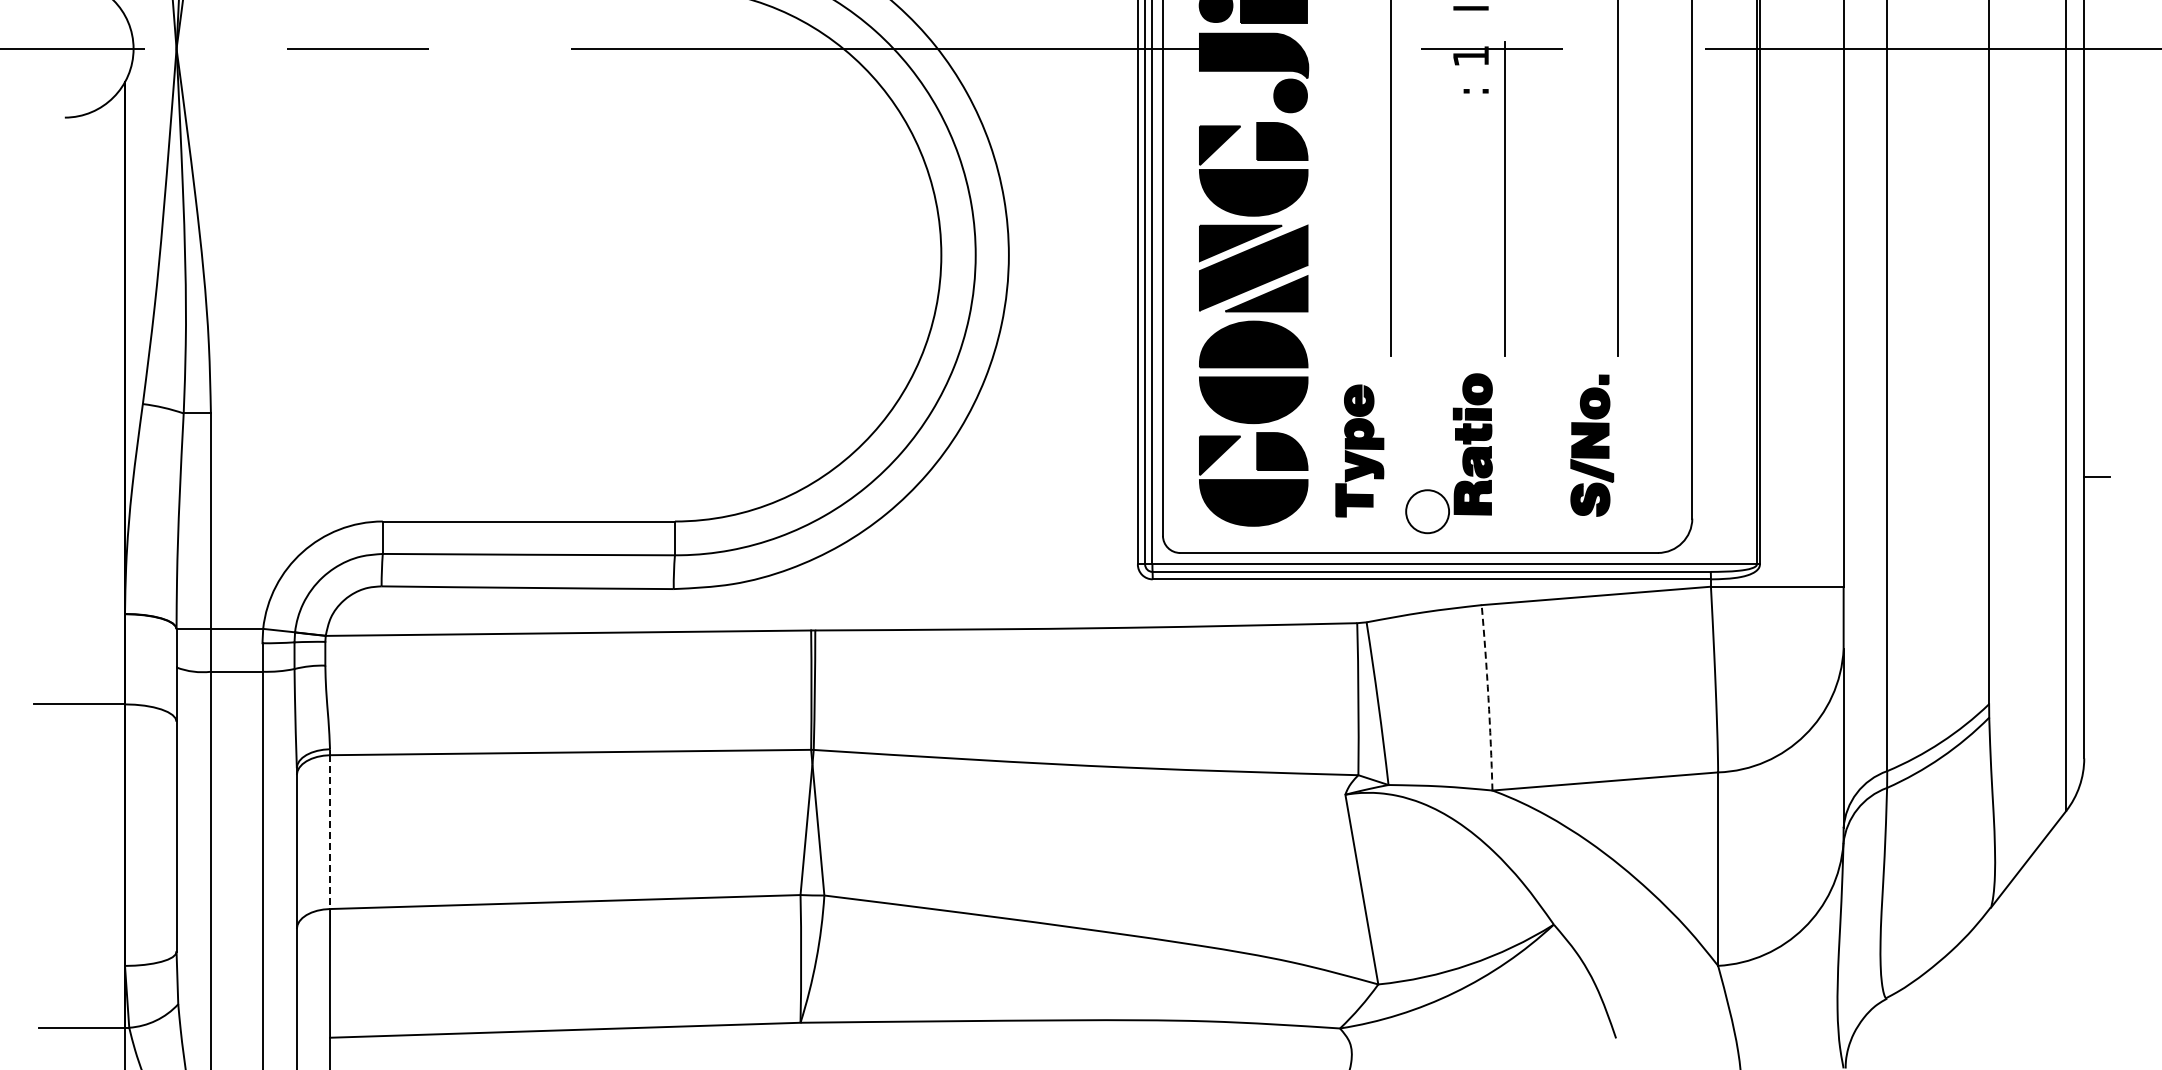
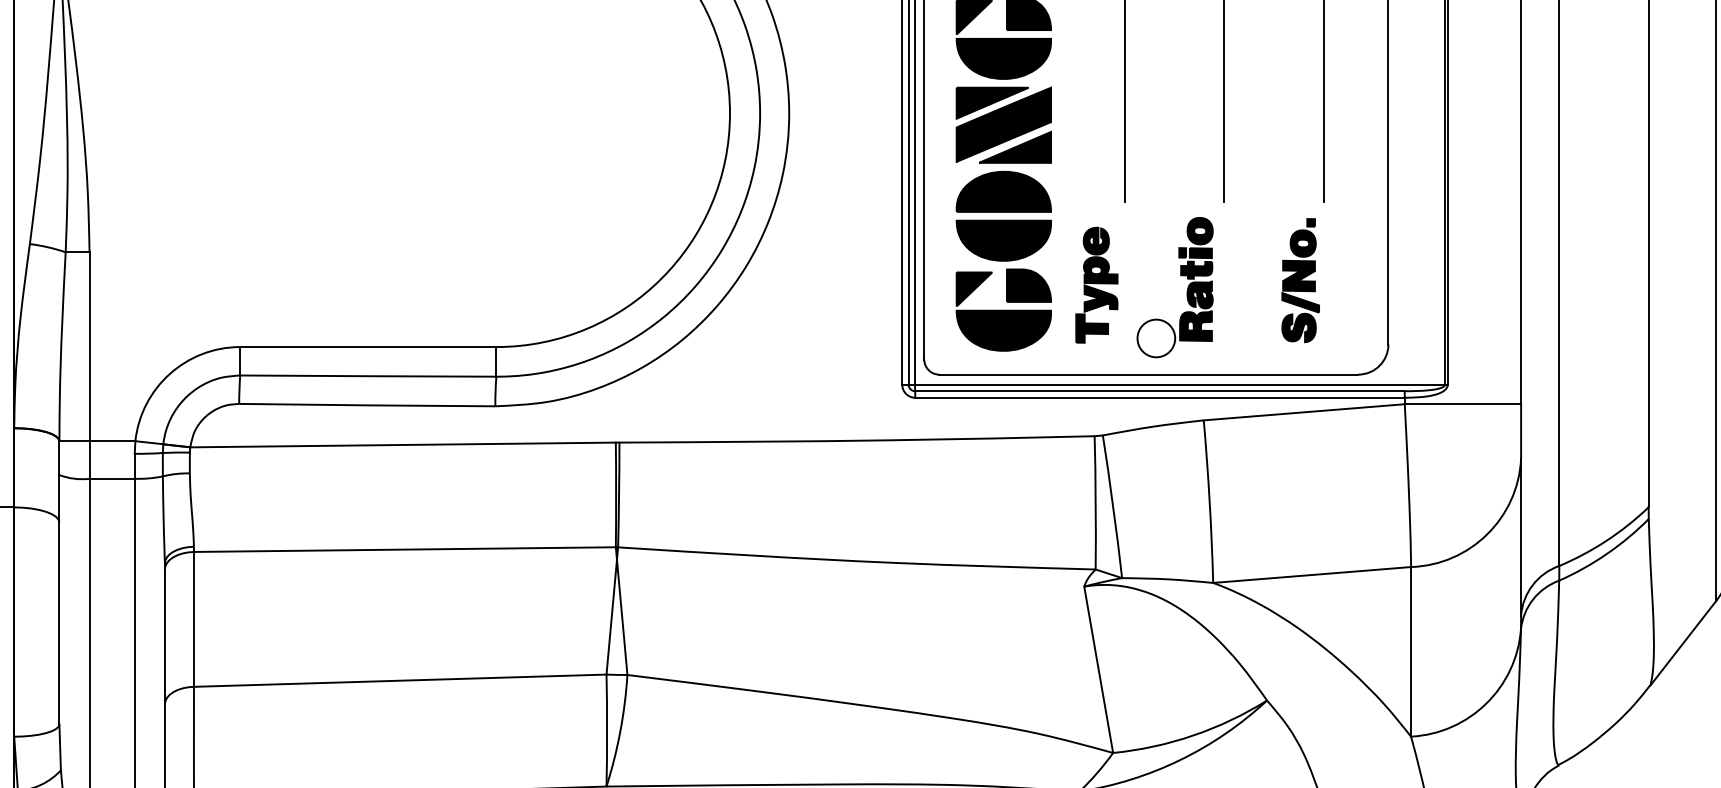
arc: (1488, 697) -> (1209, 501), dashed -> solid
line: (330, 832) -> (194, 619), dashed -> solid

